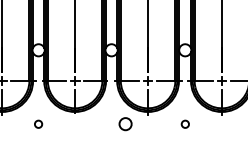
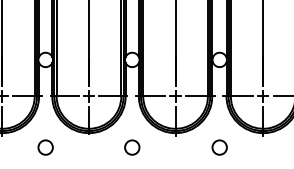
circle: (38, 124) -> (45, 147), size x1.67
circle: (125, 124) -> (132, 147), moved
circle: (185, 124) -> (219, 147), size x1.67

